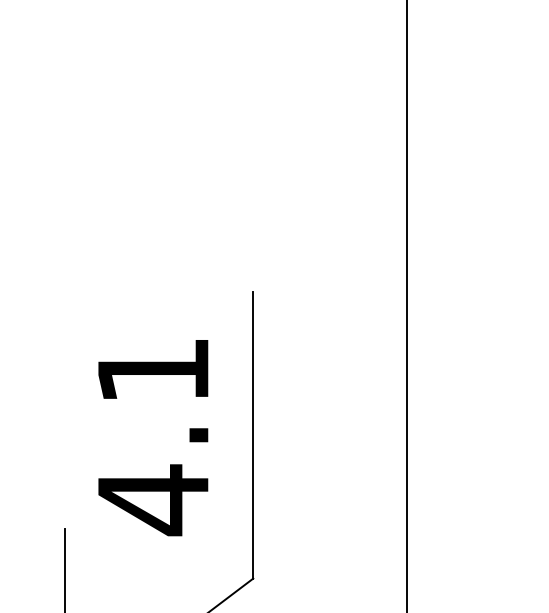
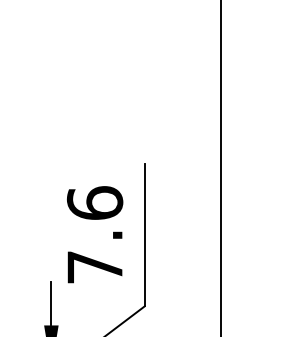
text: (152, 435) -> (94, 235), 4.1 -> 7.6

